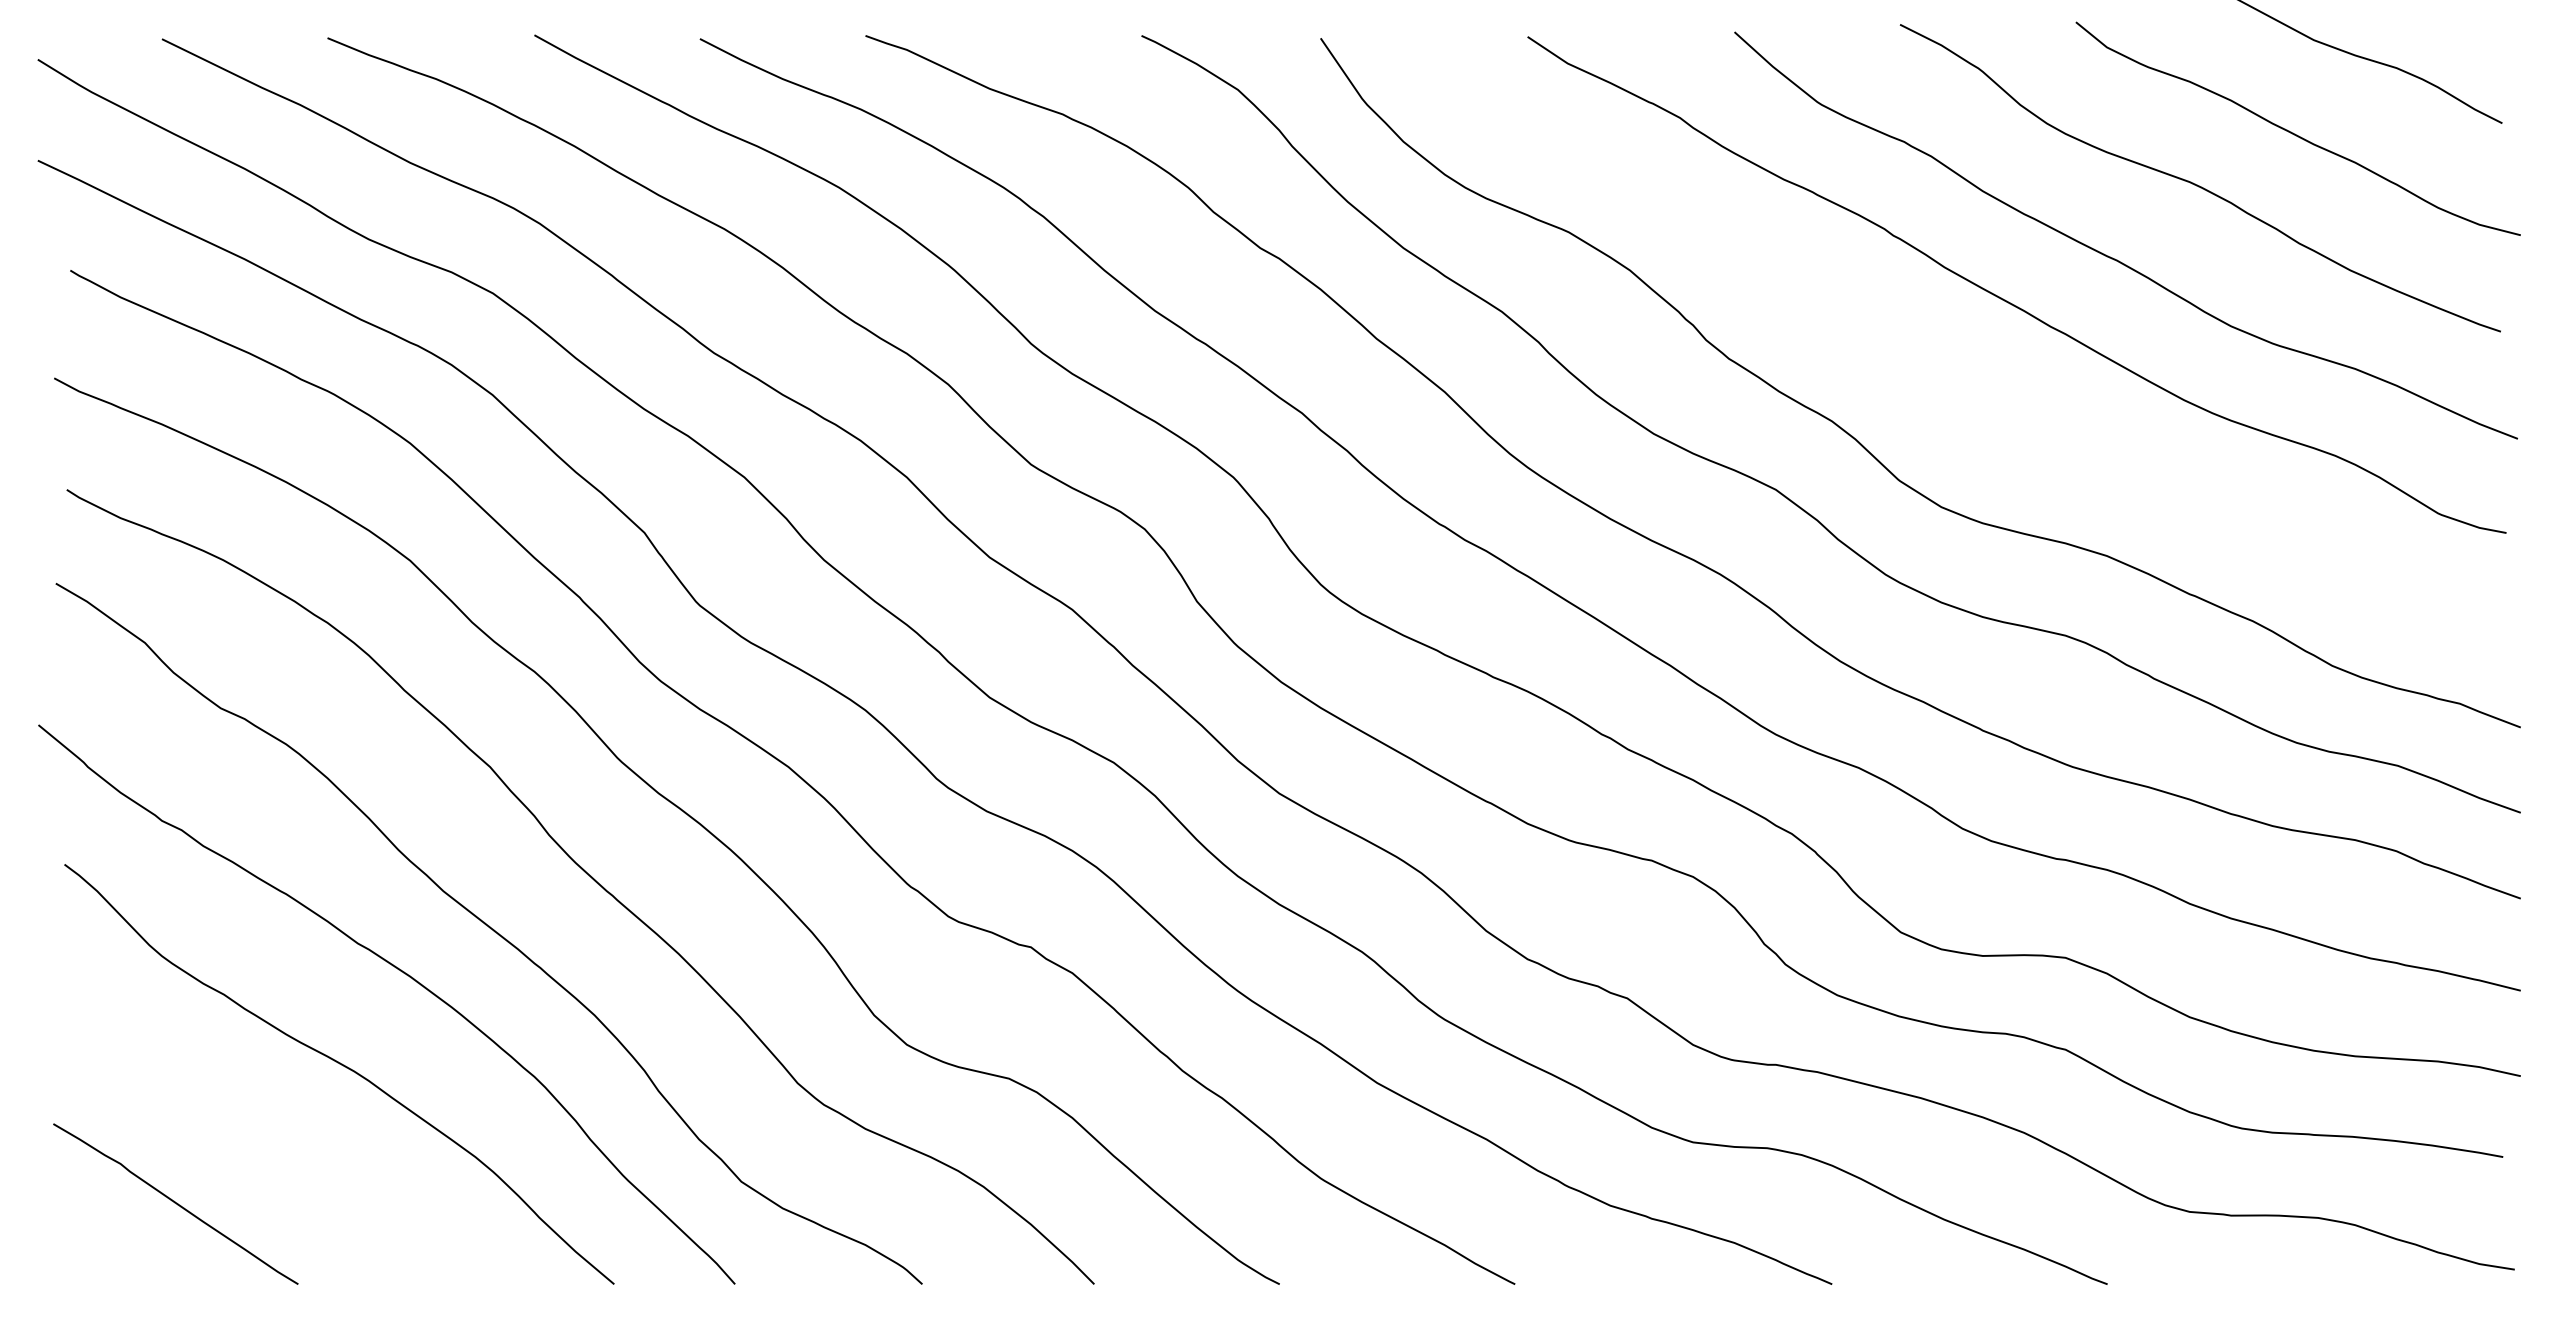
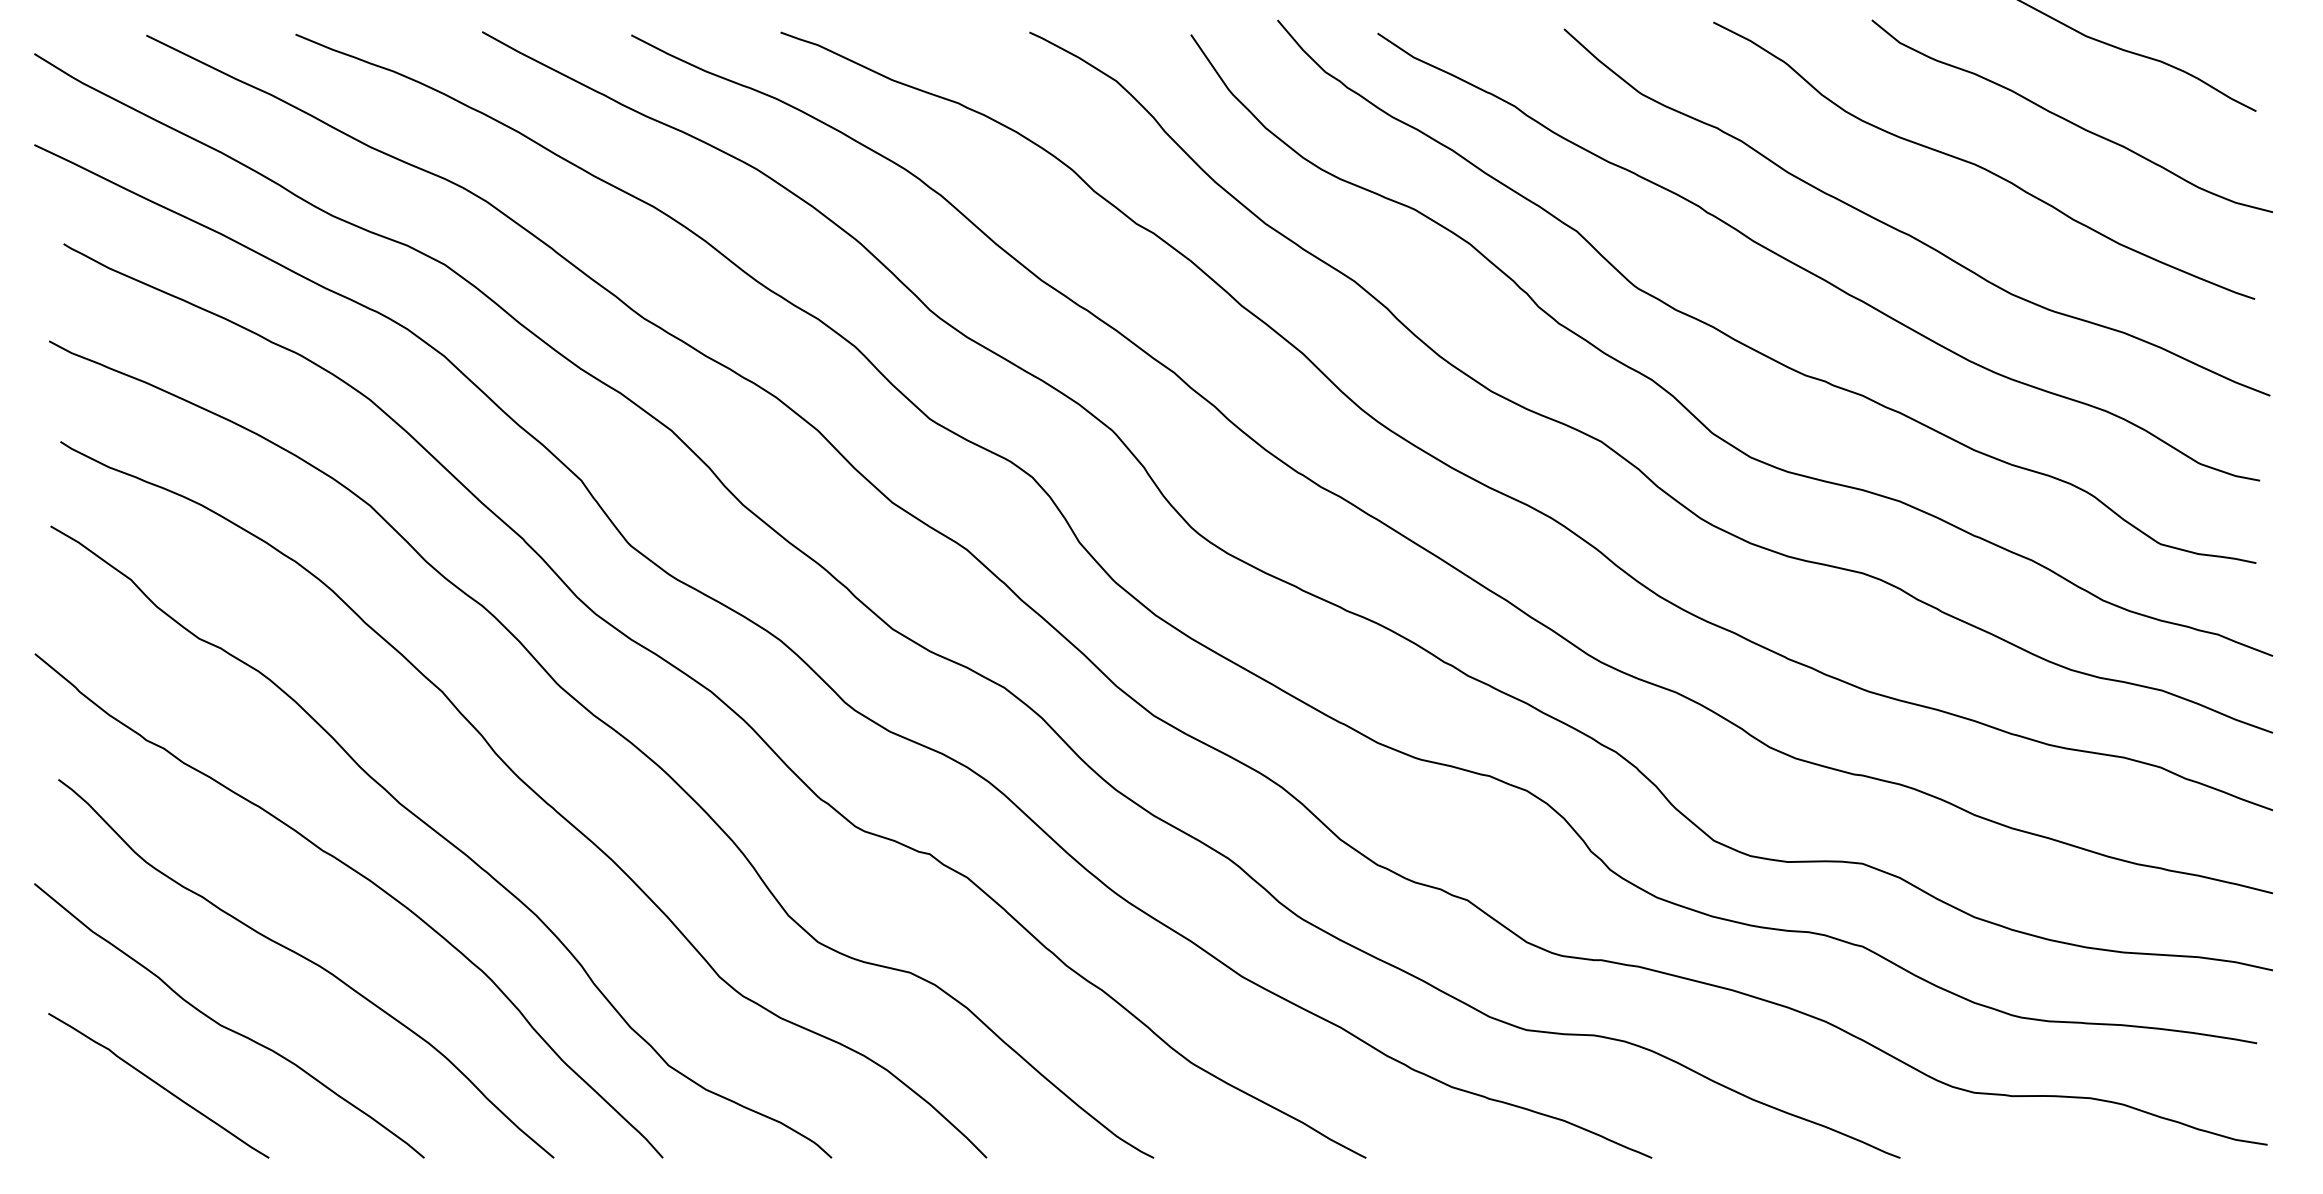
curve: (1931, 379) -> (1741, 342), added
curve: (250, 1138) -> (226, 1026), added

